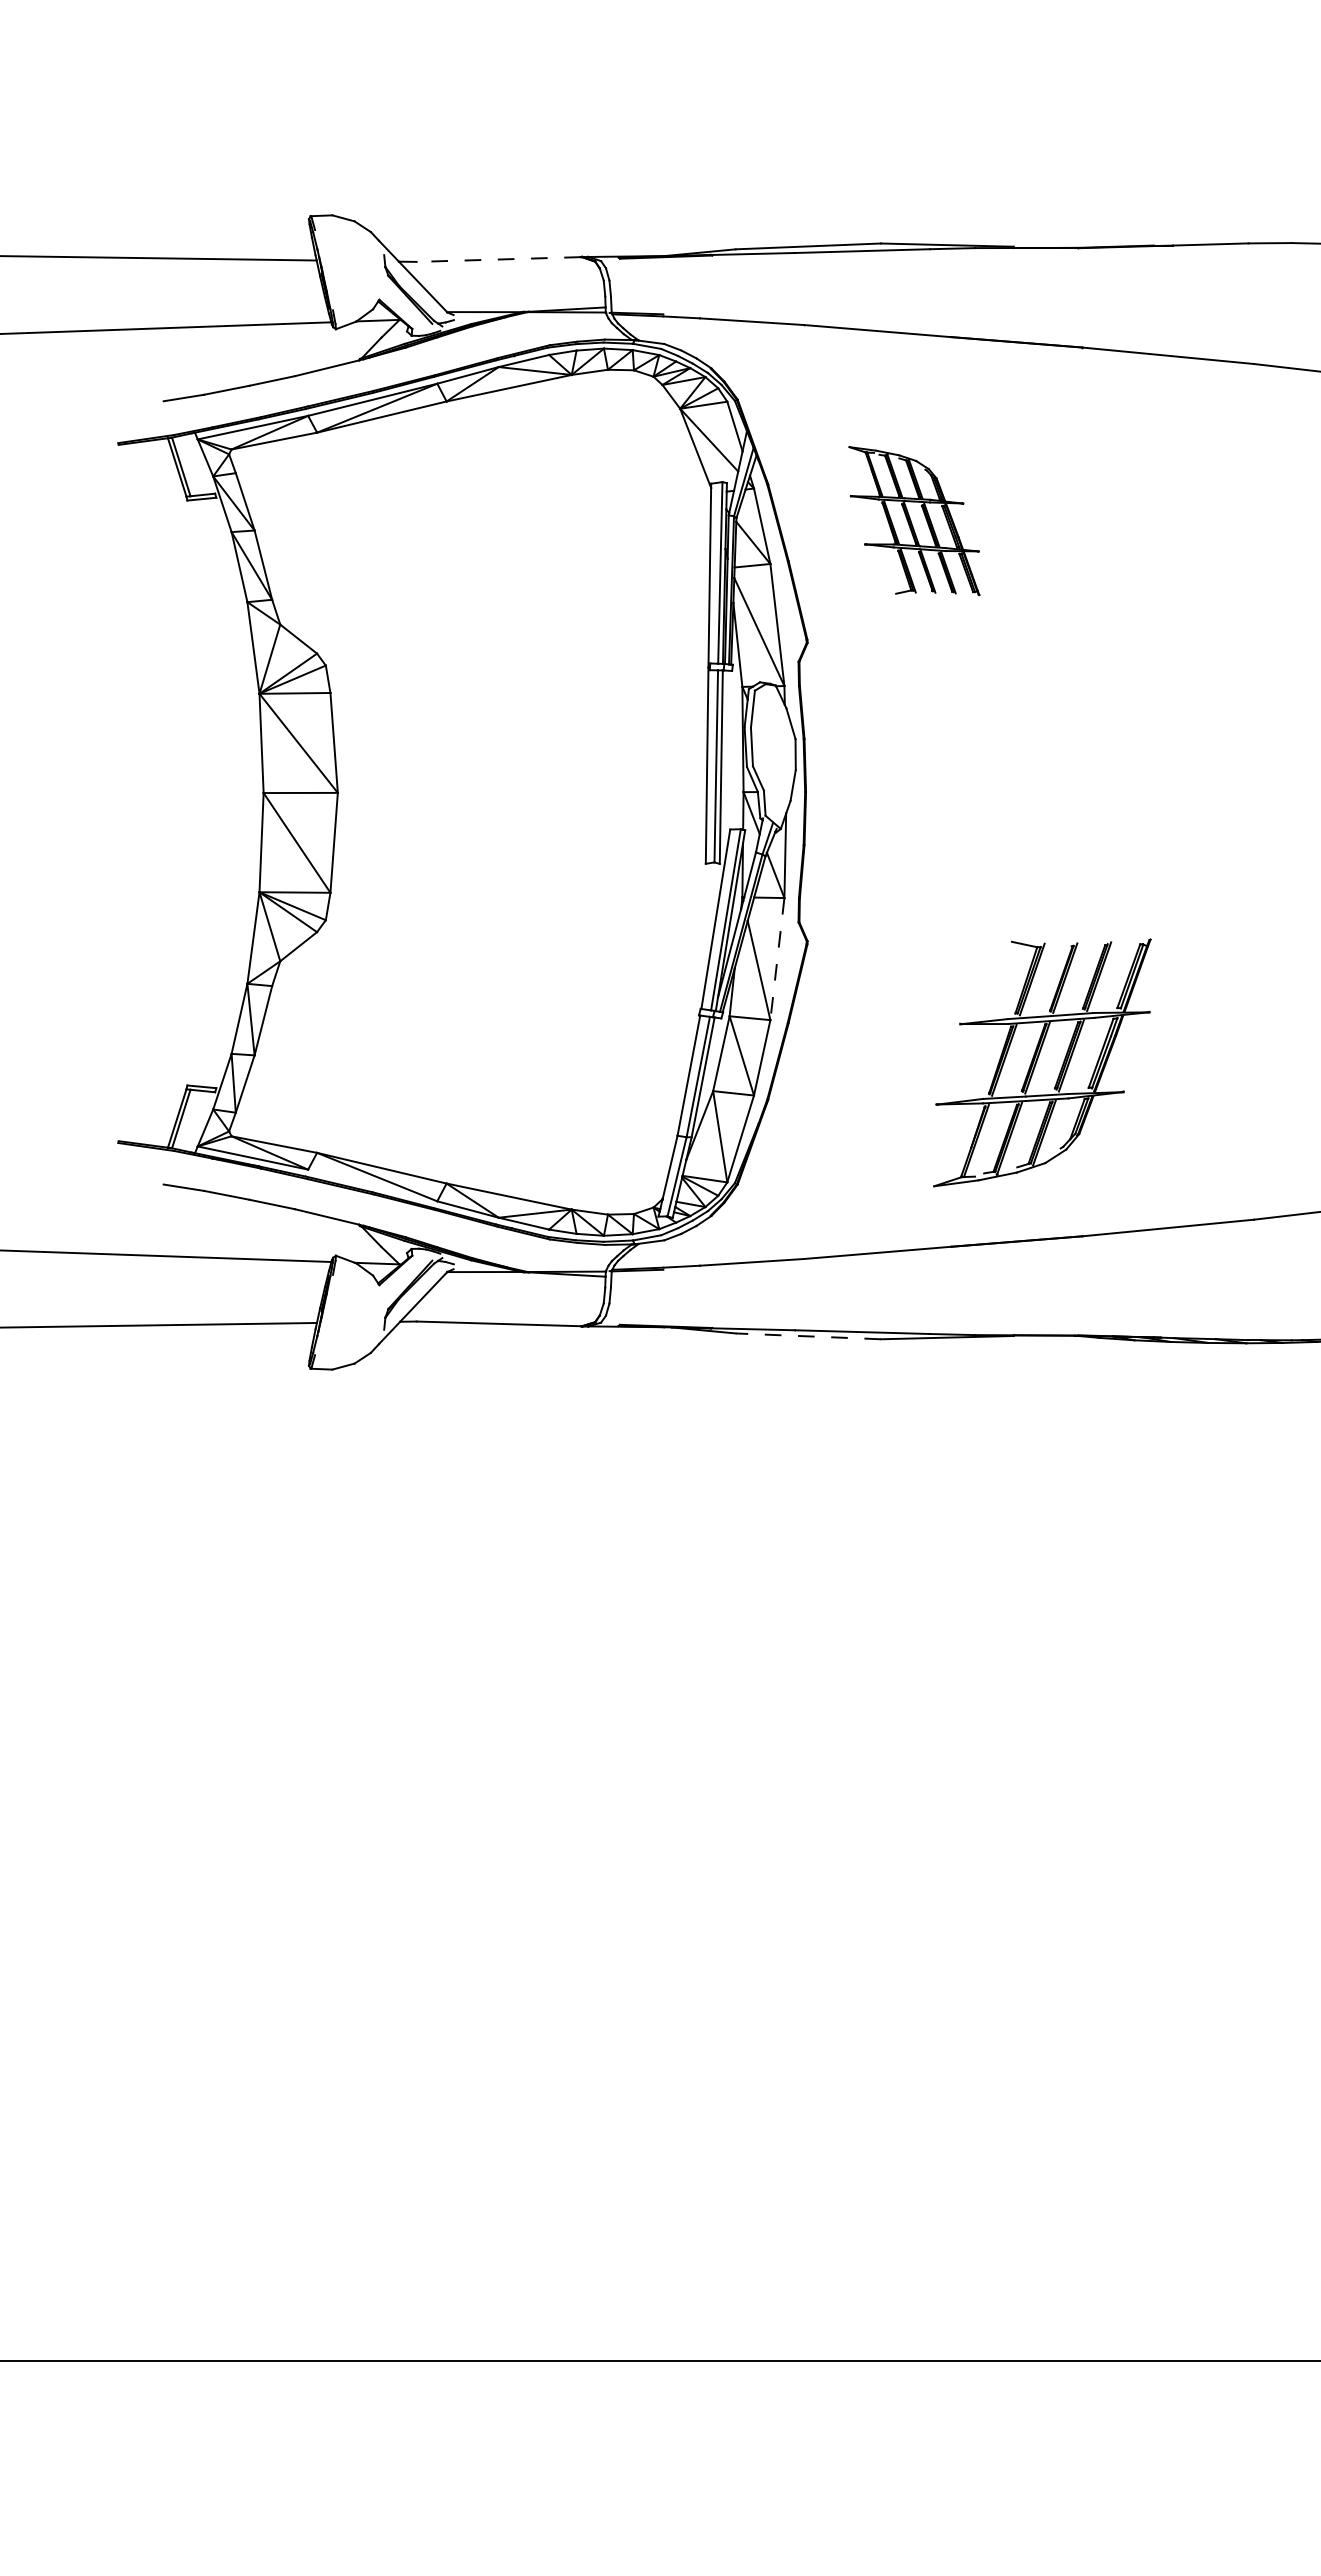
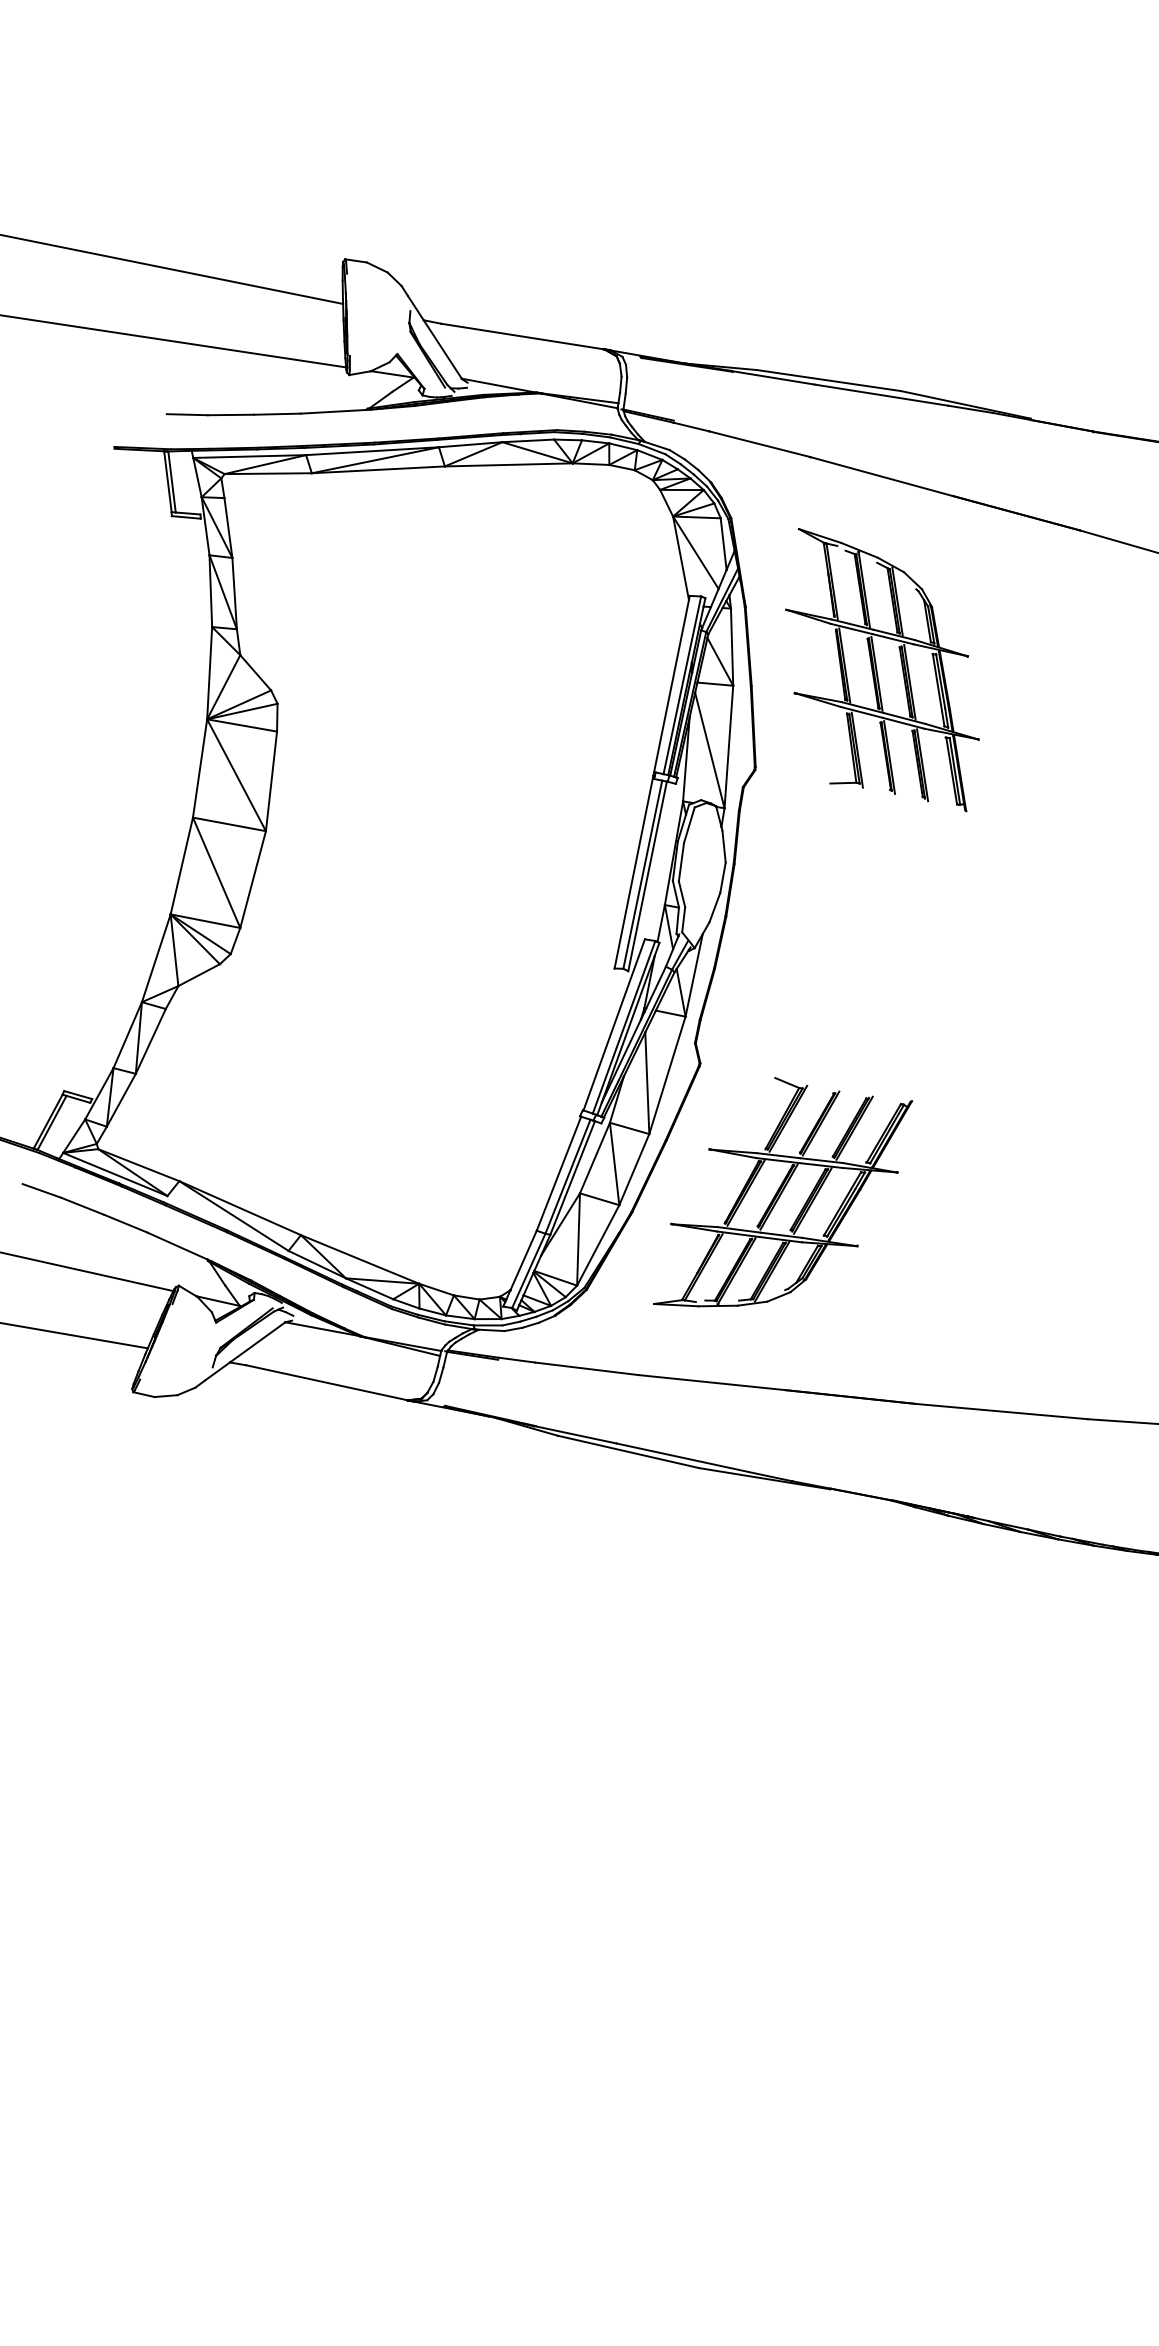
line: (498, 259) -> (521, 336), dashed -> solid
part: (914, 520) -> (882, 669), size x1.67
line: (777, 959) -> (667, 1075), dashed -> solid
part: (1042, 1062) -> (783, 1202), moved
line: (808, 1336) -> (628, 1452), dashed -> solid

